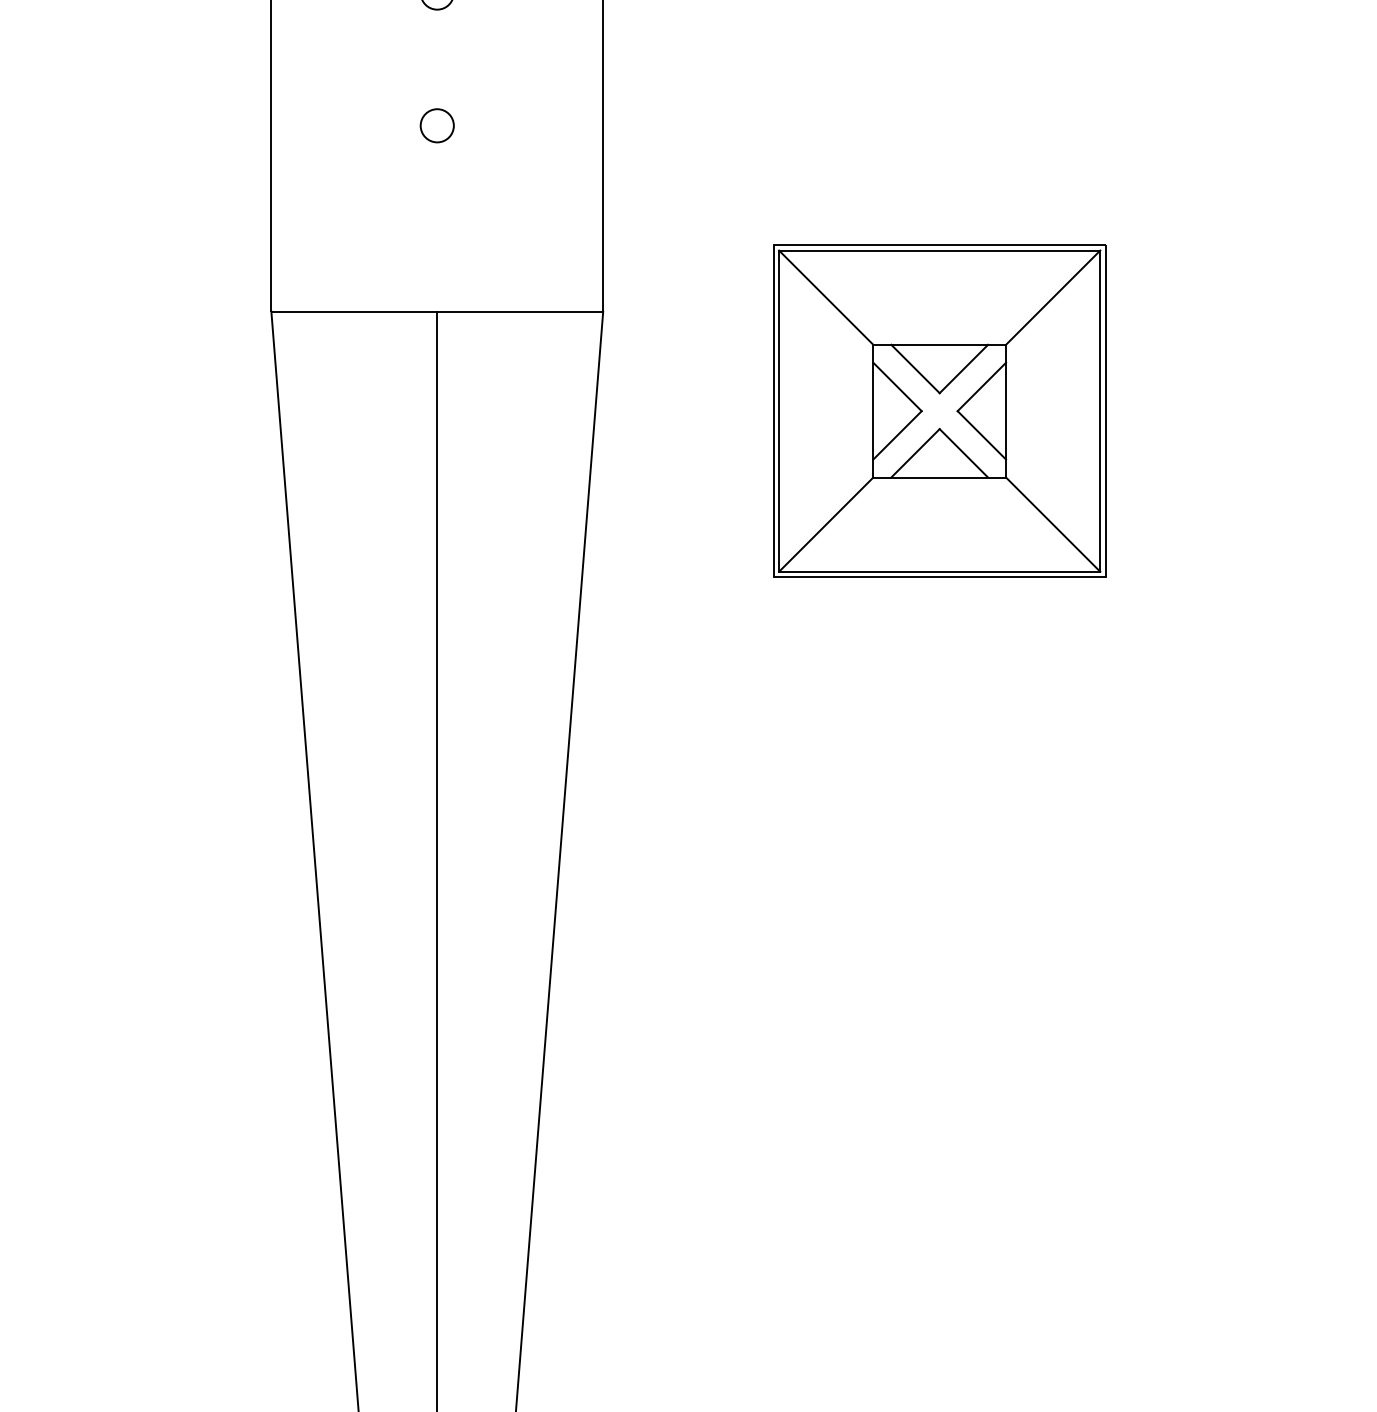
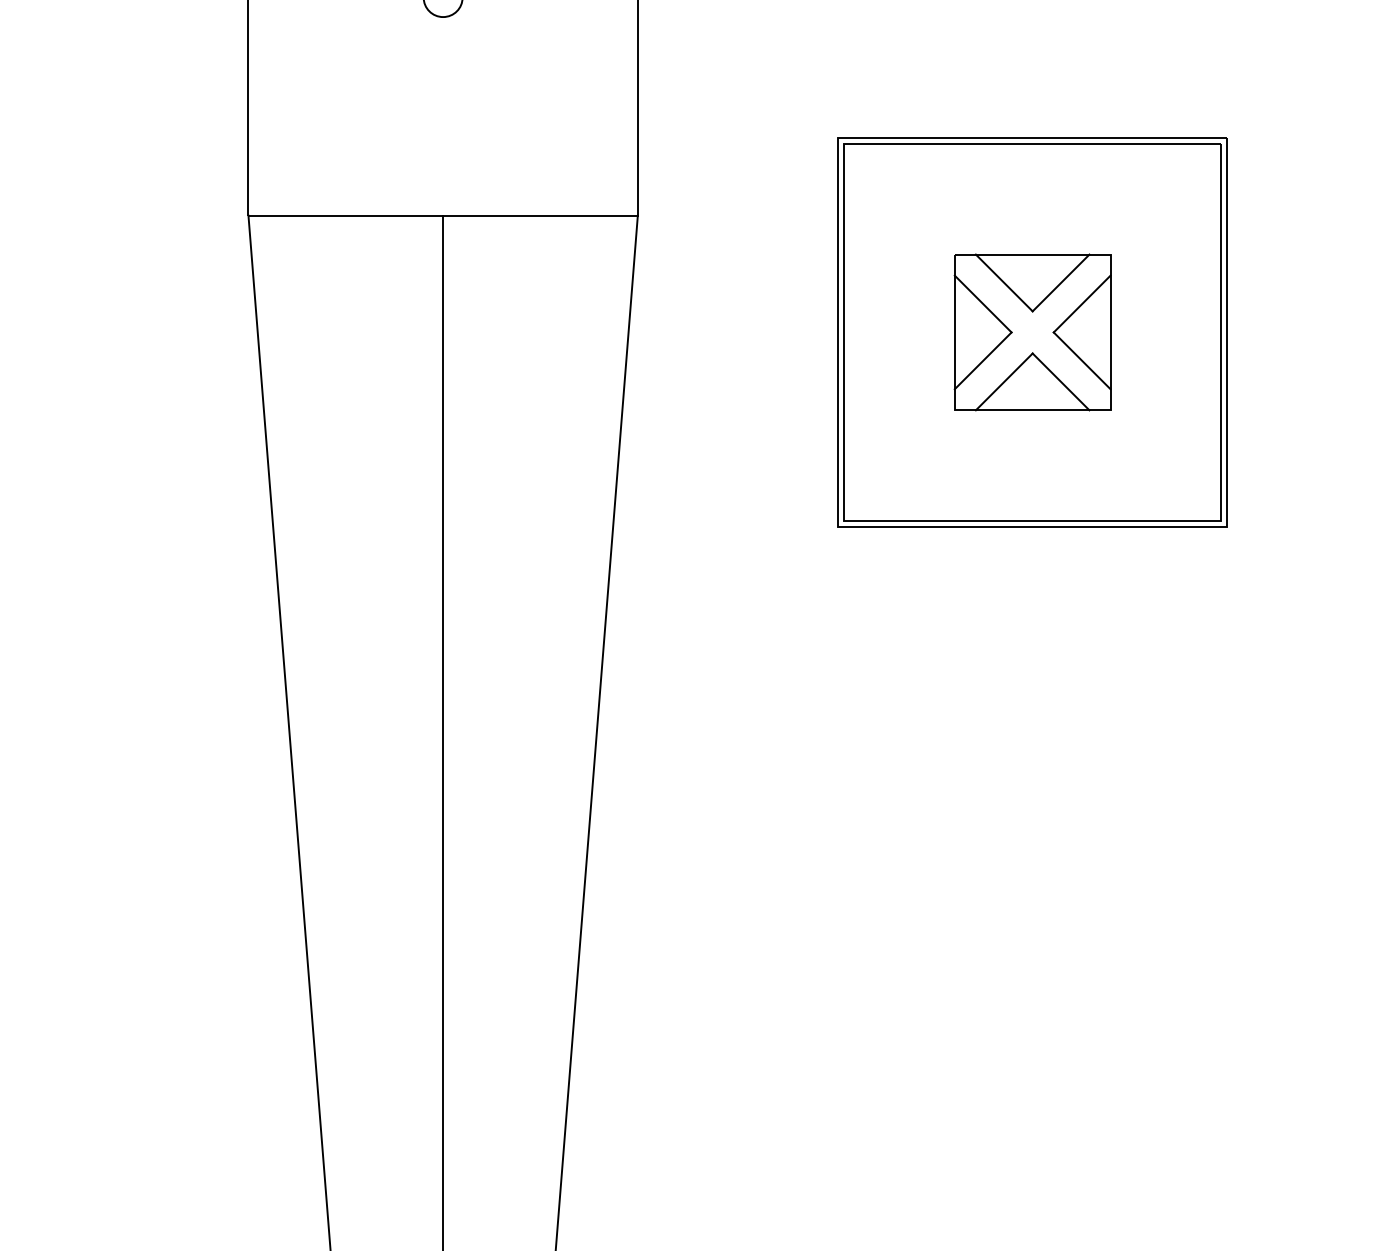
line: (826, 297) -> (899, 199), removed
line: (1053, 297) -> (1166, 199), removed
line: (826, 524) -> (899, 465), removed
line: (1053, 524) -> (1166, 465), removed

